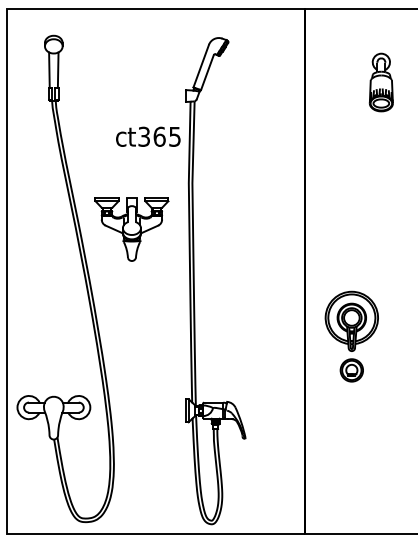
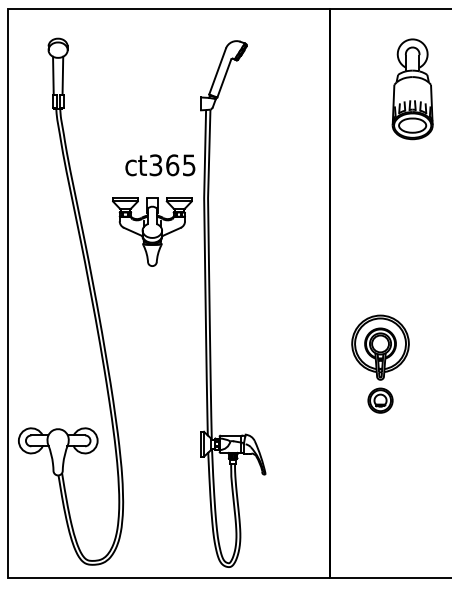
part: (380, 82) -> (411, 89), size x1.6
text: (148, 136) -> (160, 164), moved
part: (131, 229) -> (151, 232), moved

